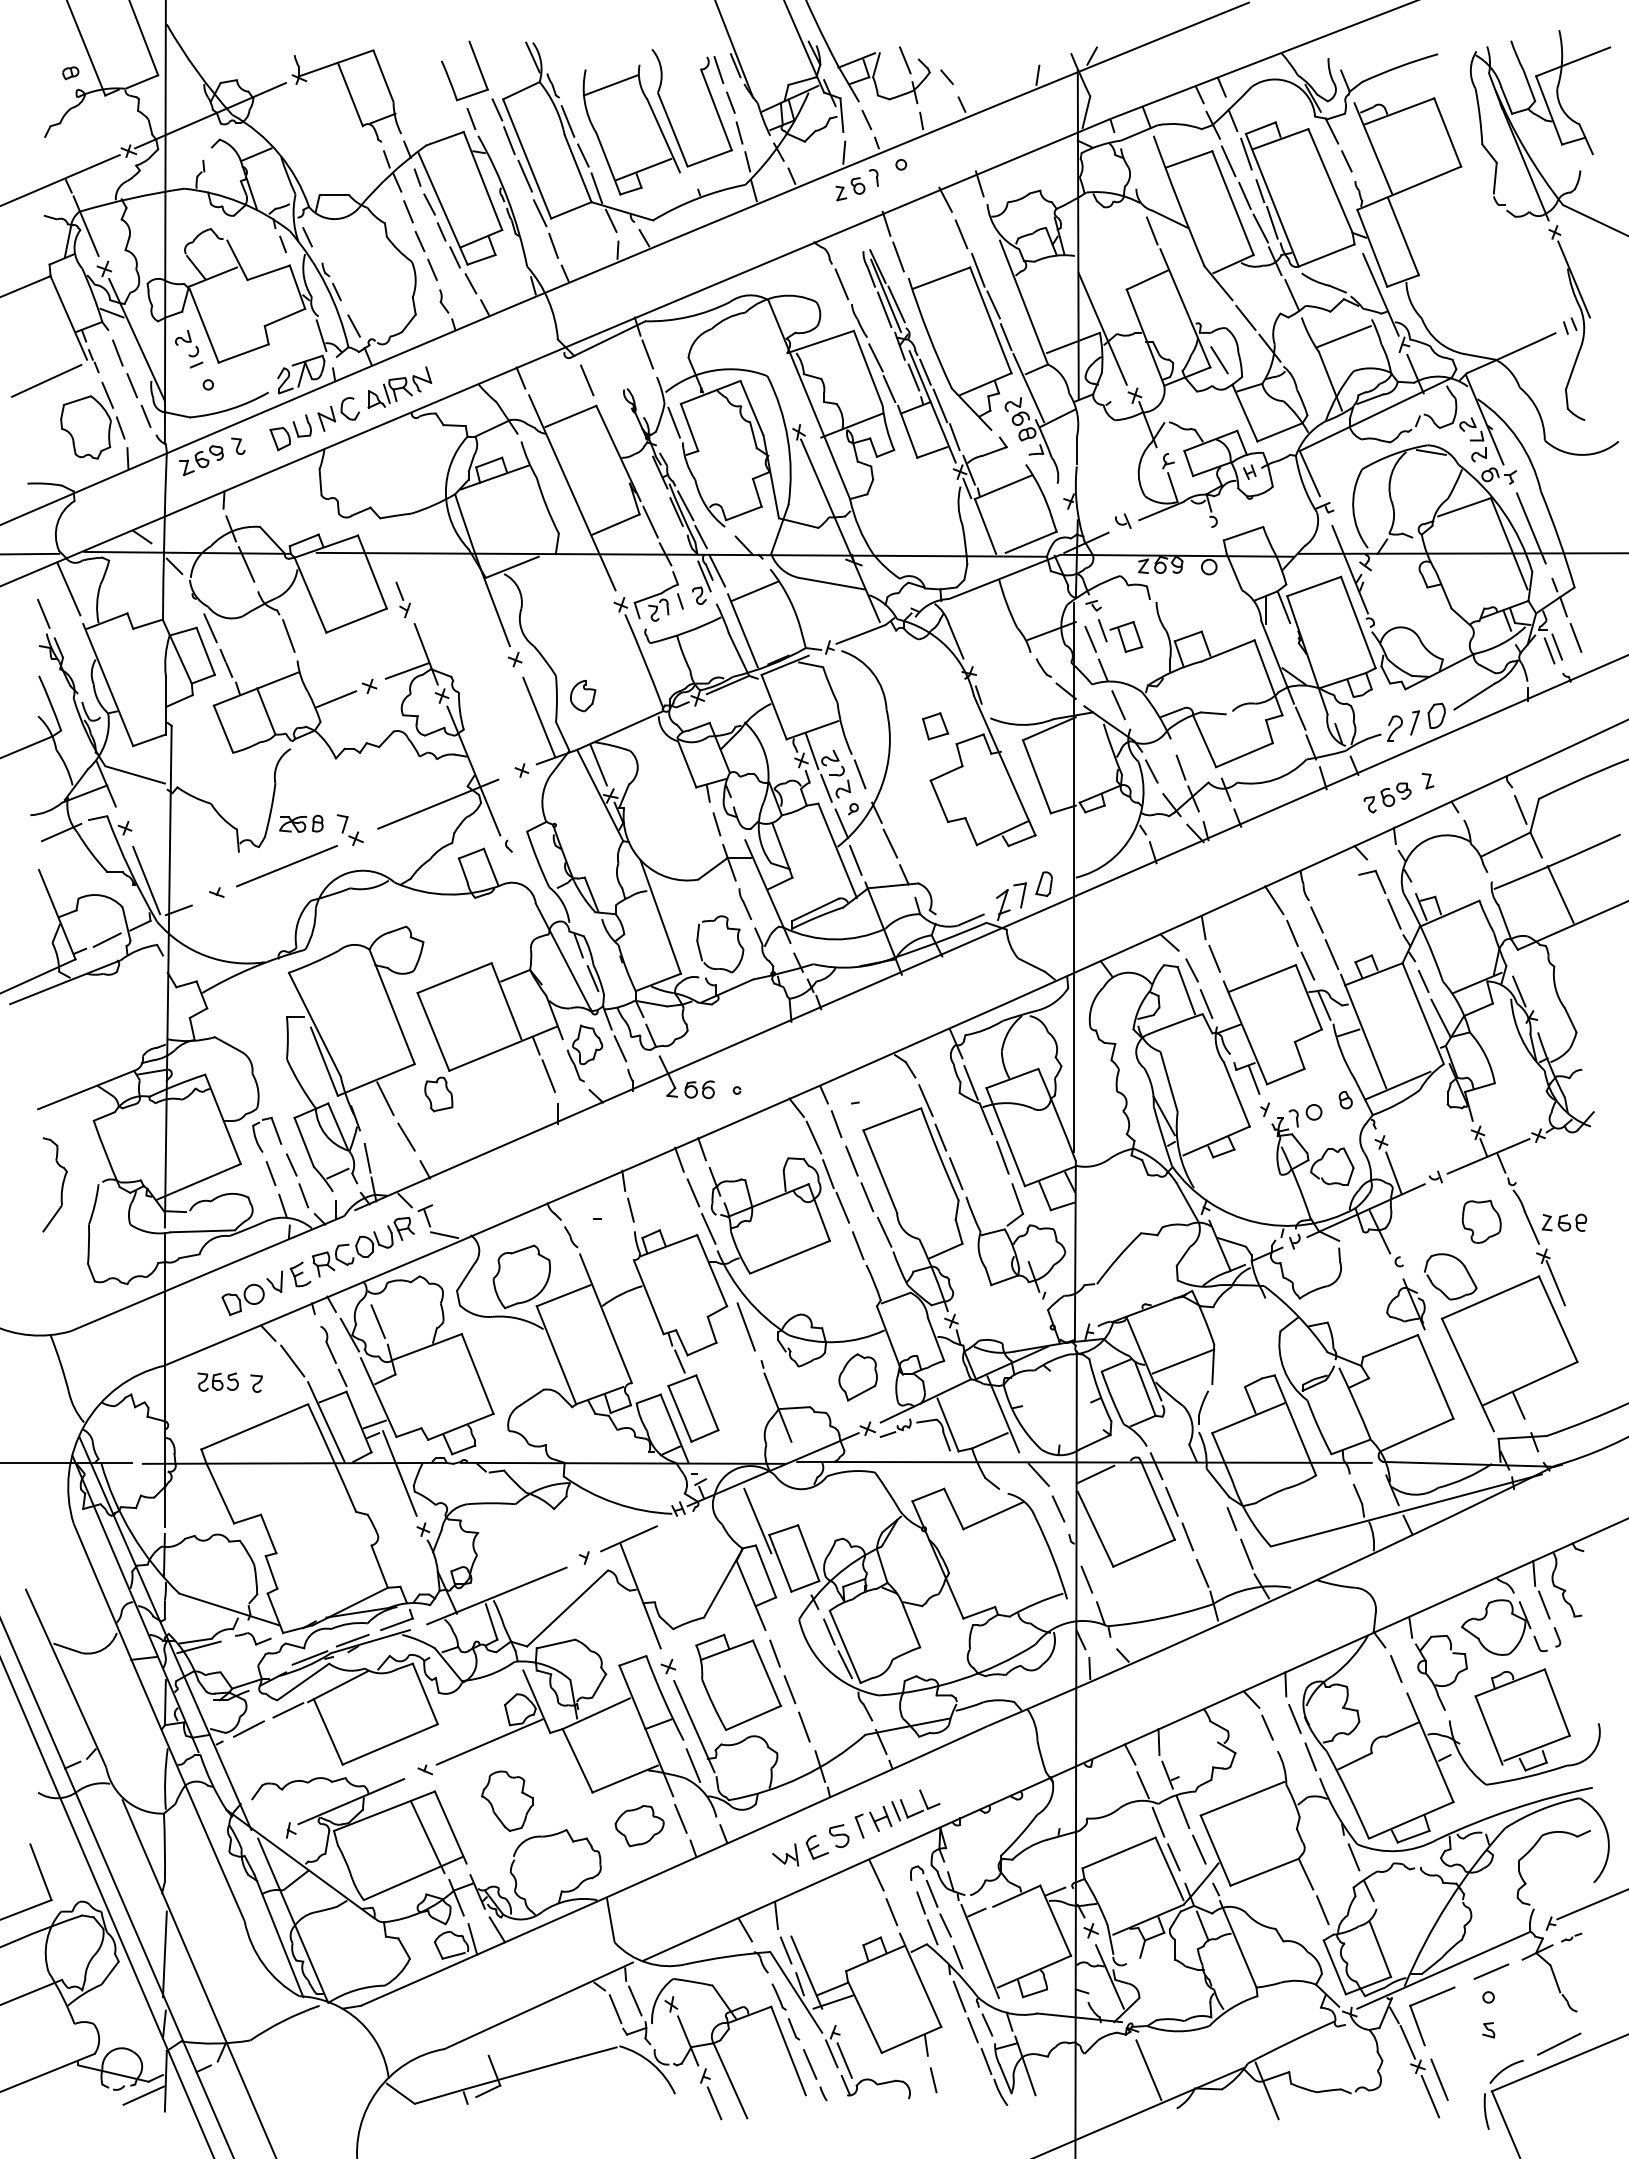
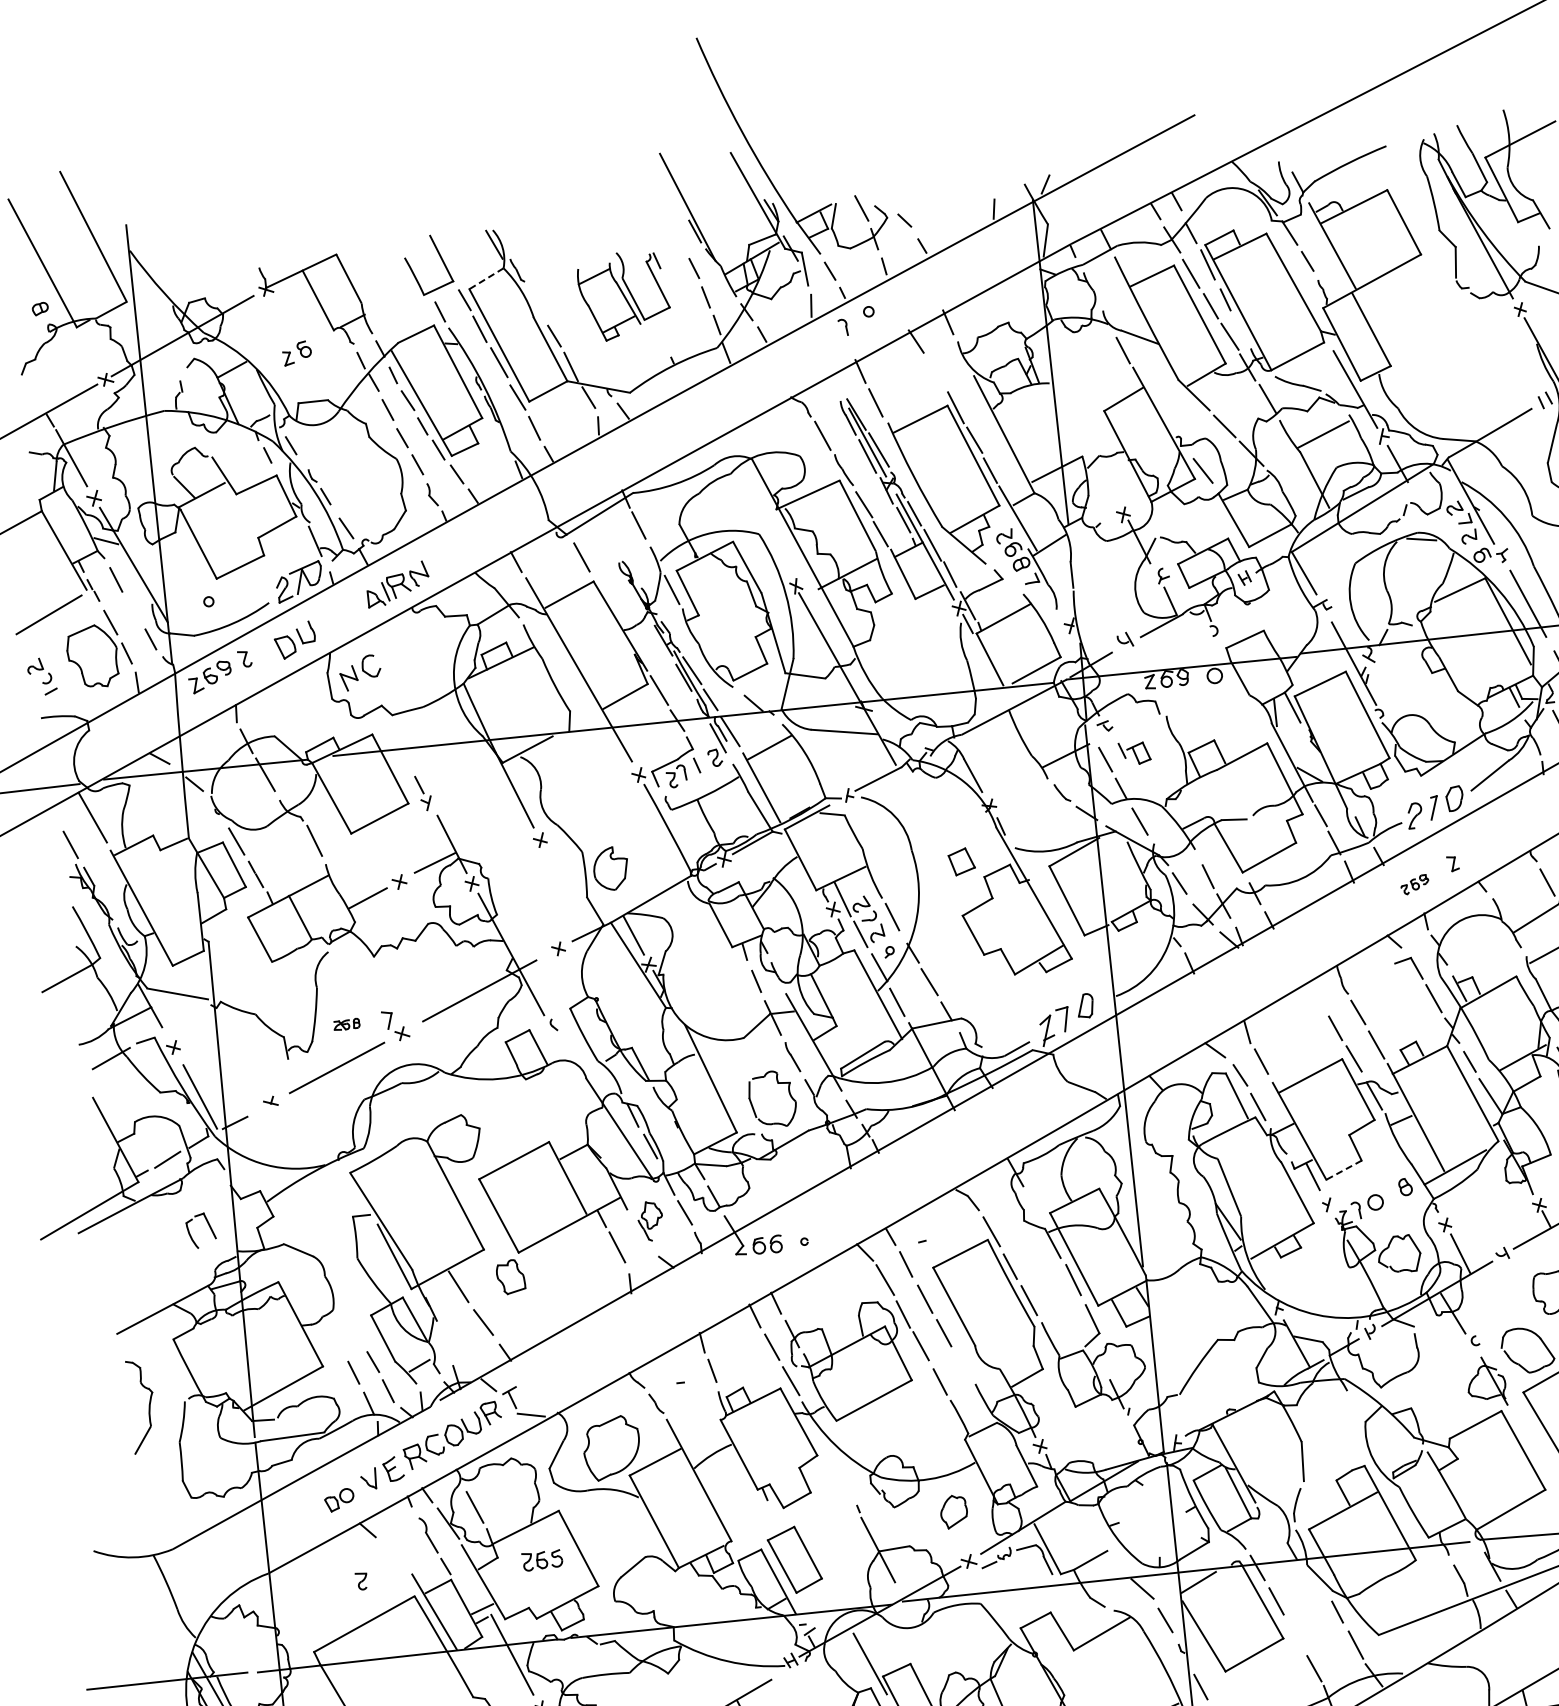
line: (520, 90) -> (485, 278), solid -> dashed
line: (567, 121) -> (535, 304), removed
part: (657, 122) -> (624, 295), size x0.6
part: (850, 189) -> (297, 353), moved
line: (1272, 222) -> (1240, 329), removed
line: (961, 234) -> (935, 374), removed
line: (1102, 328) -> (1084, 451), removed
part: (189, 349) -> (42, 676), moved
line: (132, 385) -> (134, 610), removed
part: (338, 414) -> (360, 672), moved
part: (1120, 635) -> (1134, 752), size x0.7
part: (583, 696) -> (611, 869), size x1.4
line: (539, 716) -> (570, 893), removed
part: (1387, 797) -> (1414, 884), size x0.6
part: (301, 823) -> (346, 1024), size x0.6
line: (1274, 900) -> (1314, 997), removed
part: (584, 1053) -> (650, 1221), size x0.7
line: (1285, 1076) -> (1343, 1170), solid -> dashed
line: (970, 1082) -> (1033, 1209), removed
part: (275, 1131) -> (208, 1226), moved
line: (367, 1157) -> (447, 1346), removed
line: (884, 1231) -> (964, 1365), removed
part: (242, 1299) -> (338, 1499), size x0.7
line: (745, 1326) -> (837, 1473), removed
line: (292, 1360) -> (394, 1554), removed
line: (679, 1361) -> (776, 1514), removed
line: (1183, 1361) -> (1273, 1461), removed
part: (857, 1377) -> (953, 1511), size x0.7
part: (217, 1381) -> (541, 1559), moved
line: (1003, 1414) -> (1101, 1533), removed
line: (1187, 1536) -> (1295, 1633), removed

